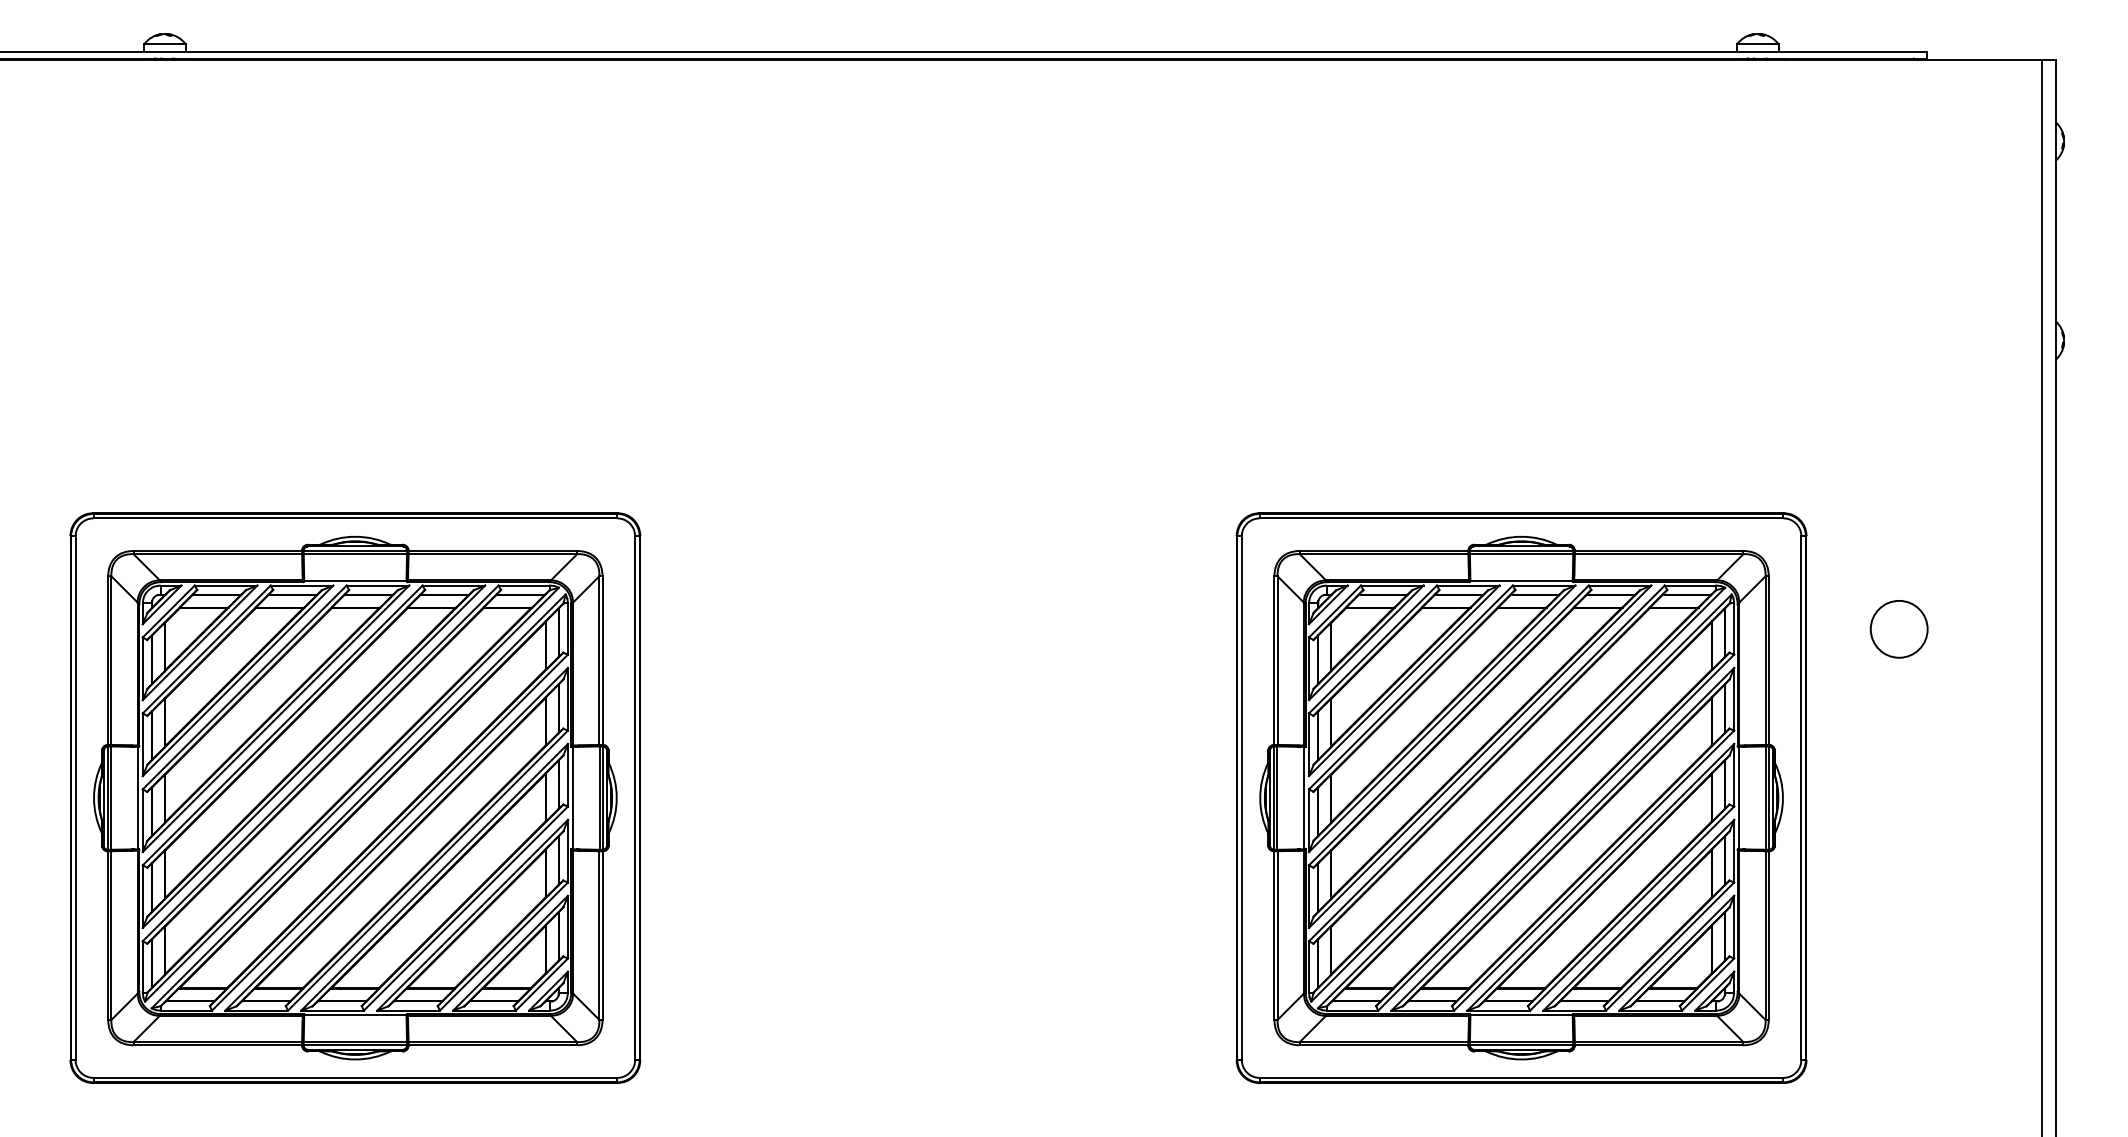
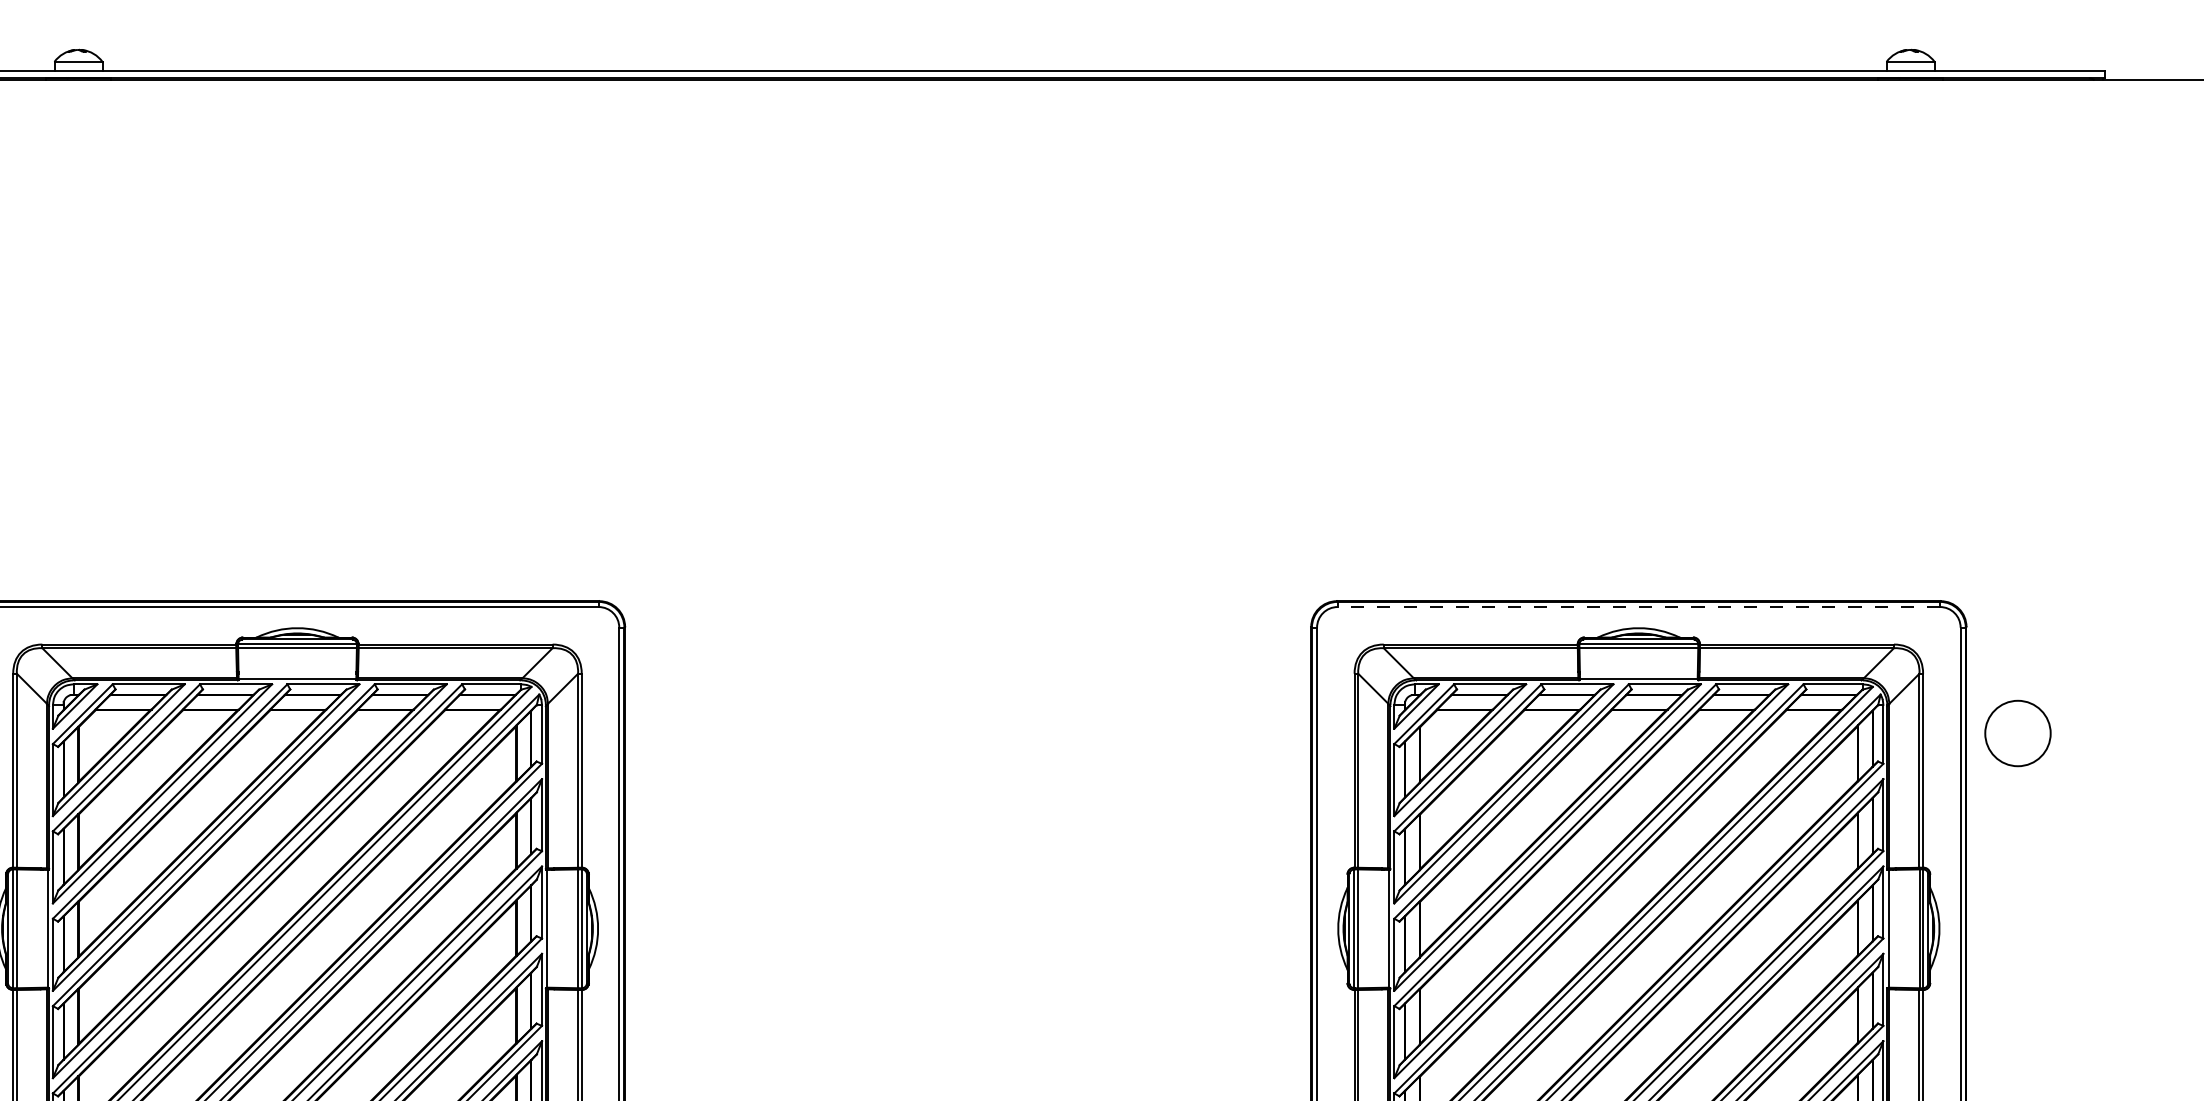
line: (1521, 518) -> (1638, 607), solid -> dashed
circle: (1898, 629) -> (2017, 733), moved

